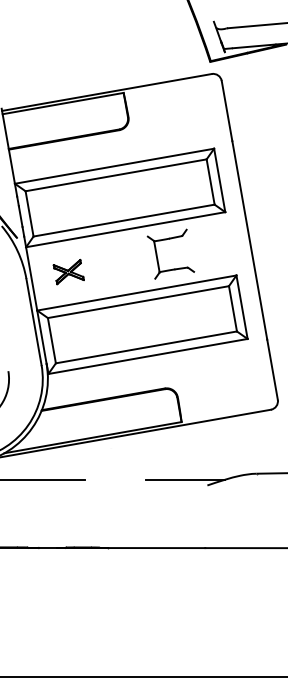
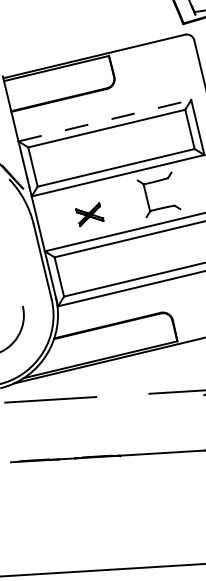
line: (115, 166) -> (105, 120), solid -> dashed
part: (68, 271) -> (89, 214), moved

